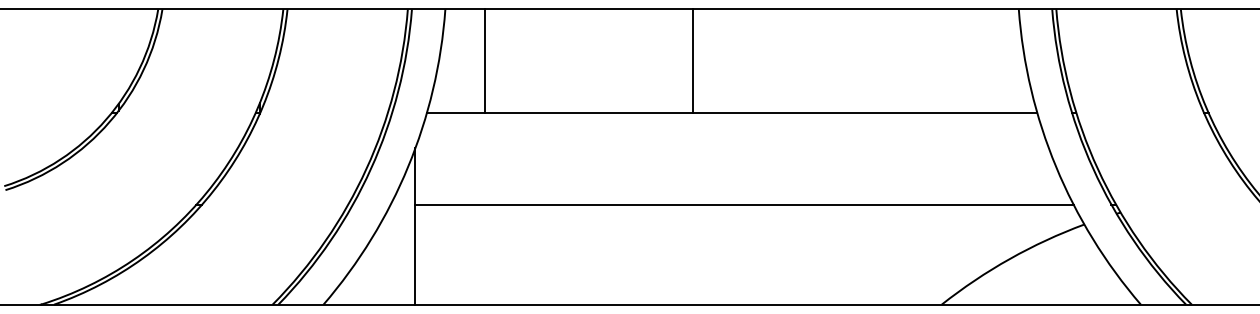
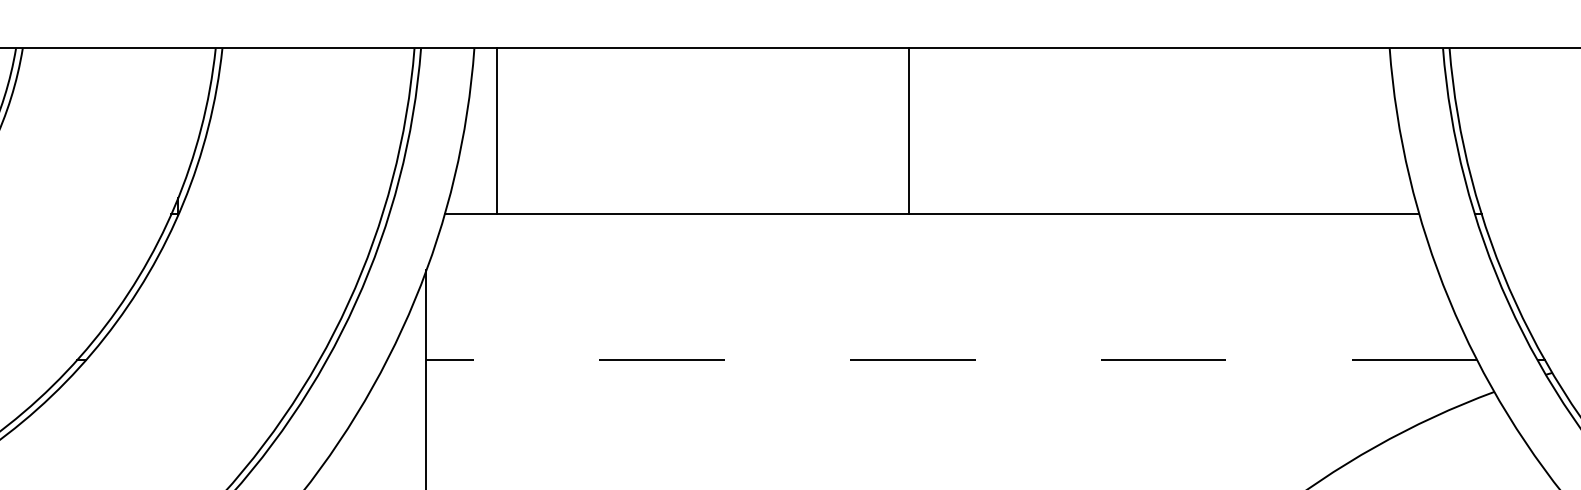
line: (484, 61) -> (496, 131), moved
line: (692, 61) -> (908, 131), moved
line: (744, 204) -> (951, 359), solid -> dashed

